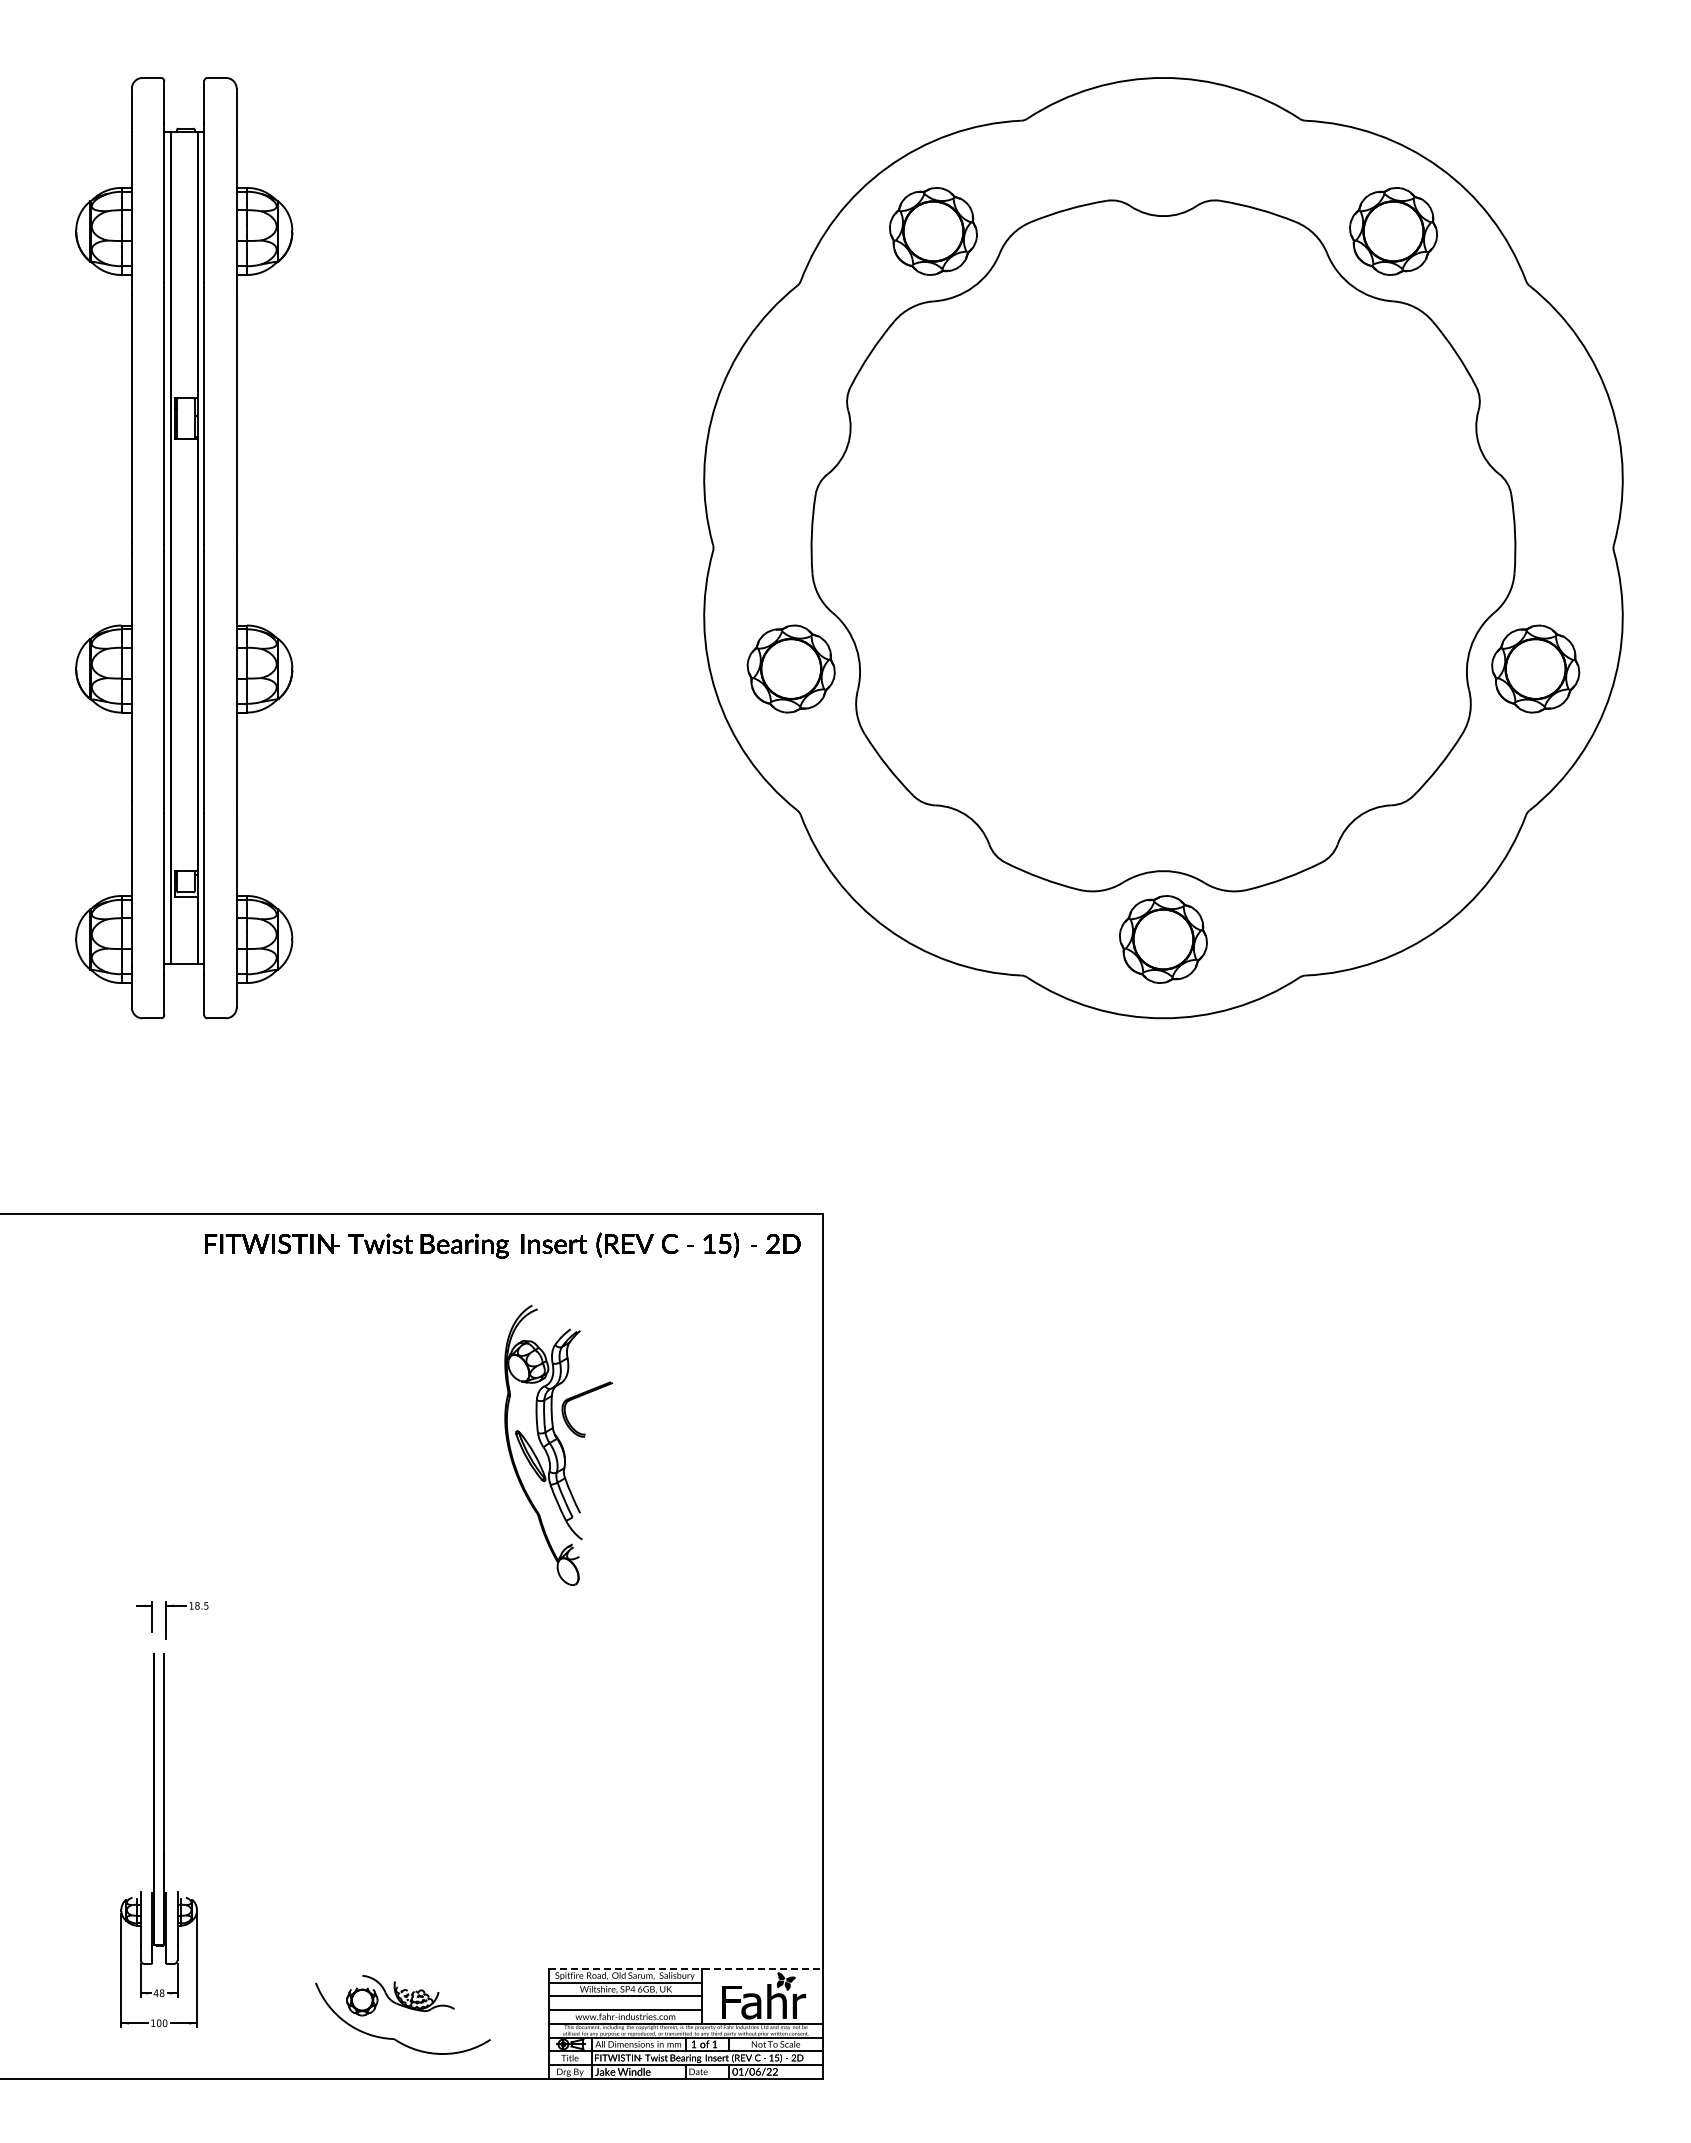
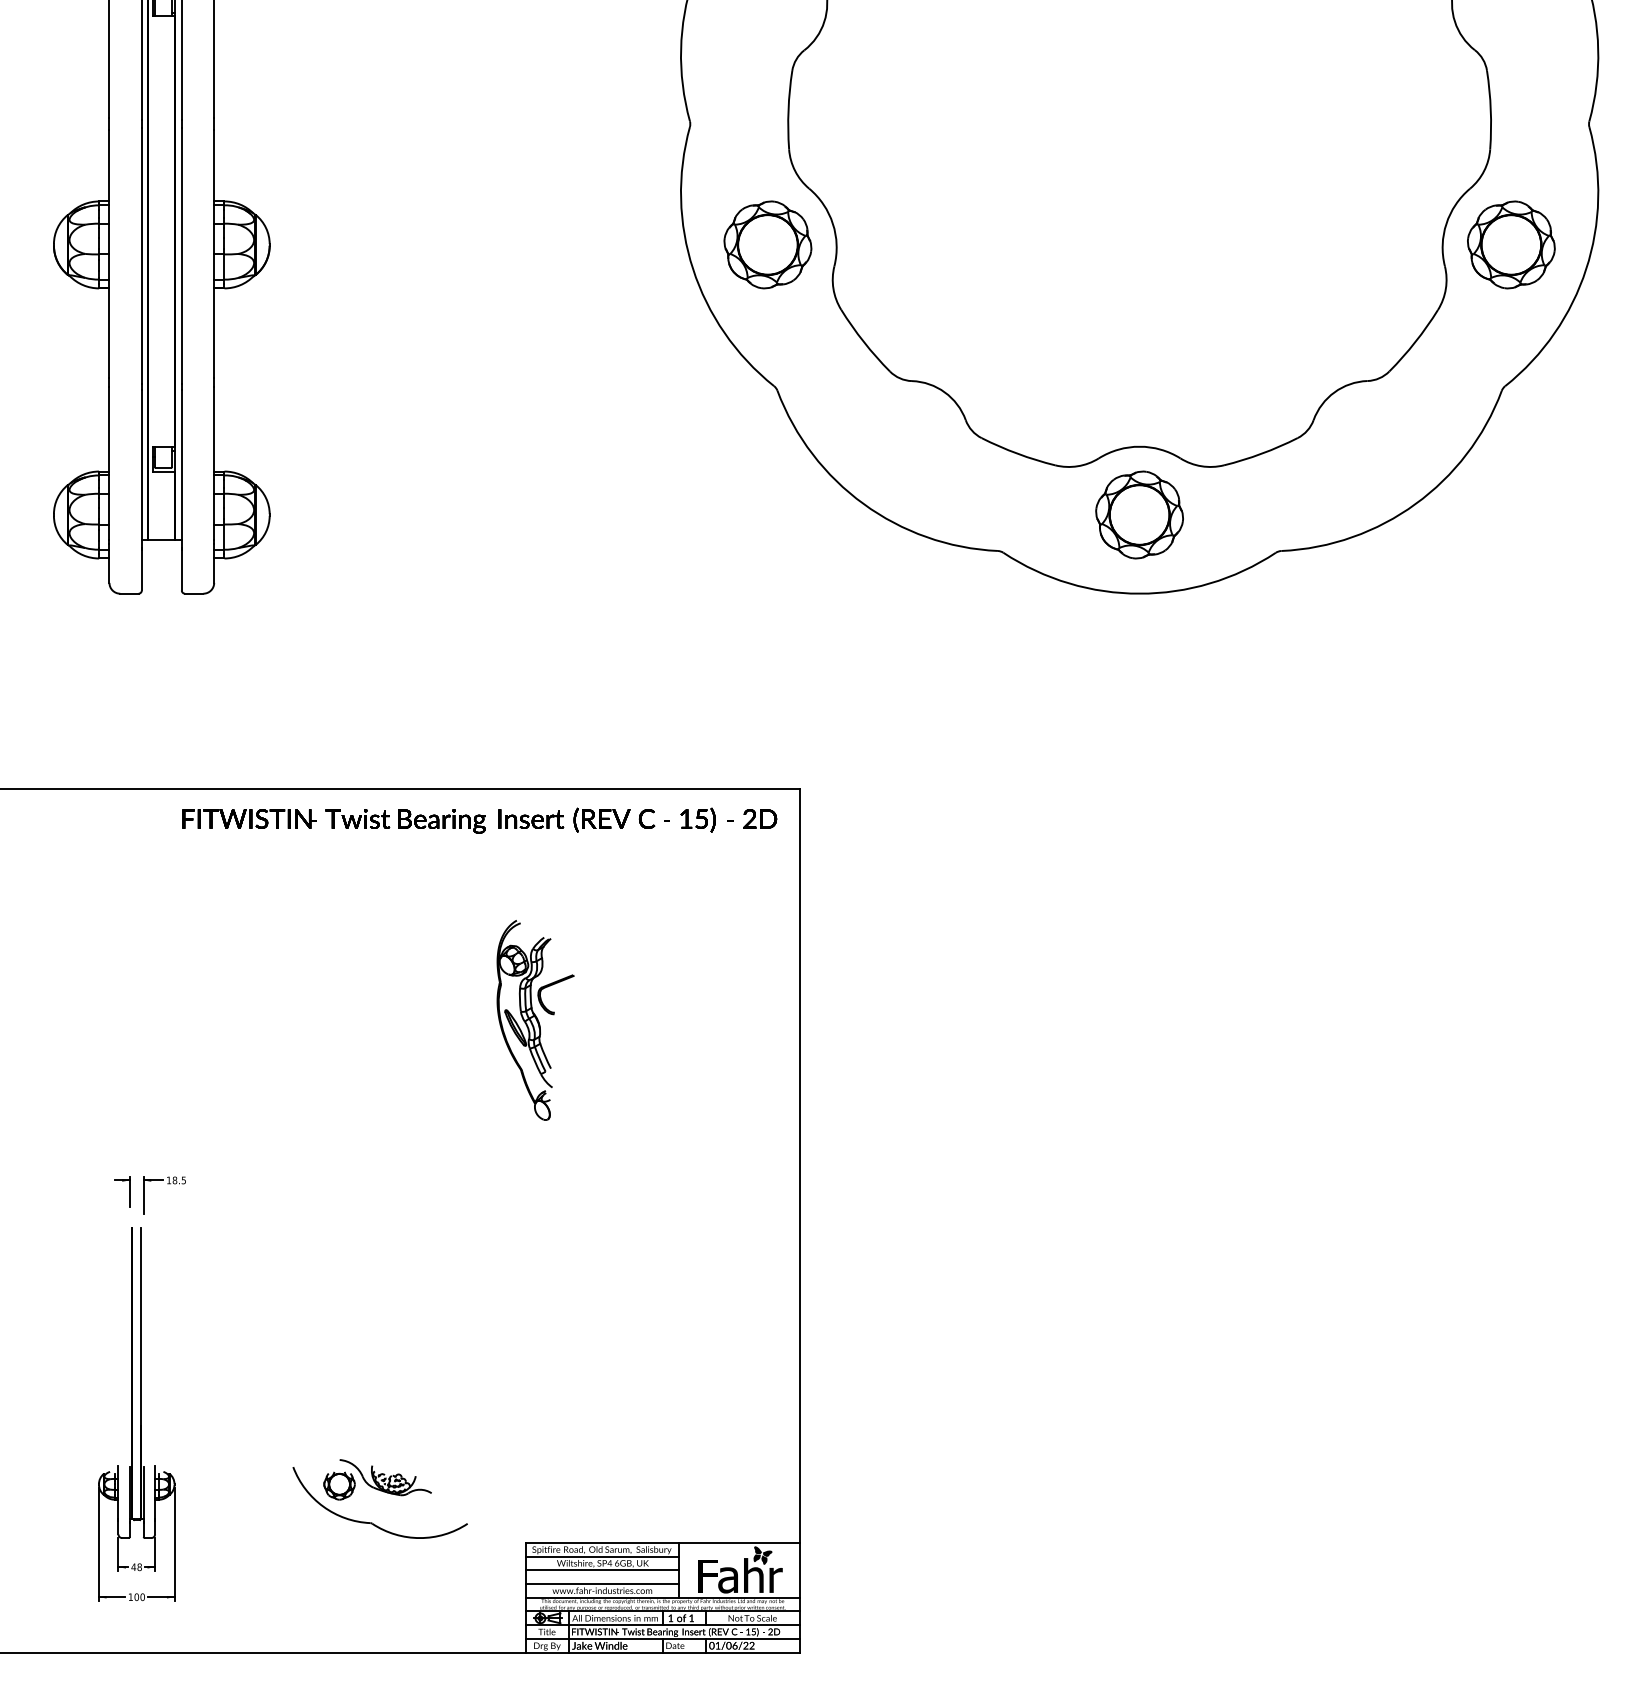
part: (558, 1445) -> (535, 1020), size x0.71
line: (686, 1968) -> (663, 1542), dashed -> solid
part: (403, 2007) -> (380, 1491), moved

